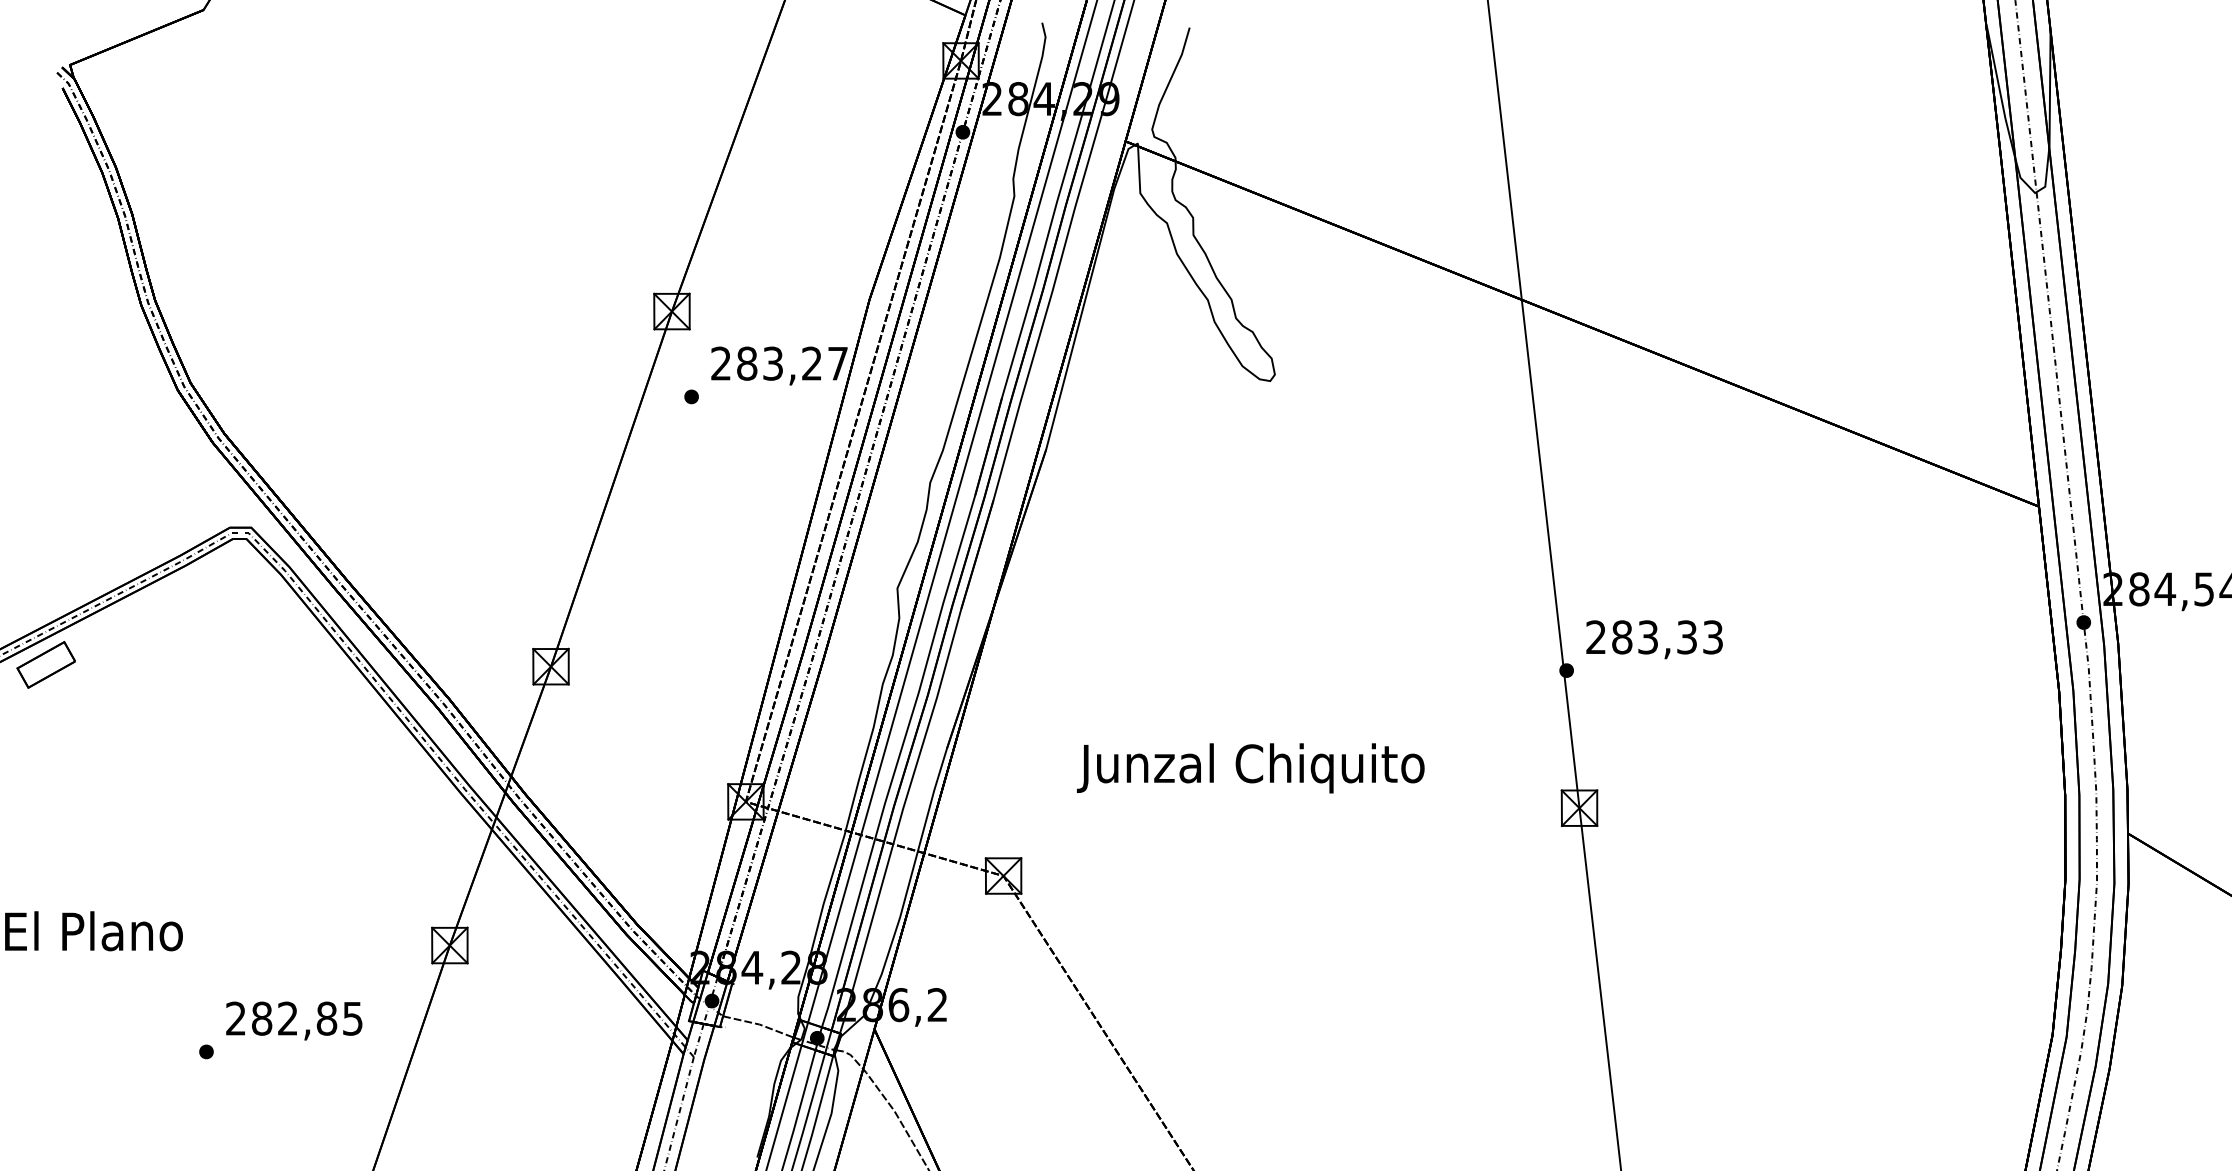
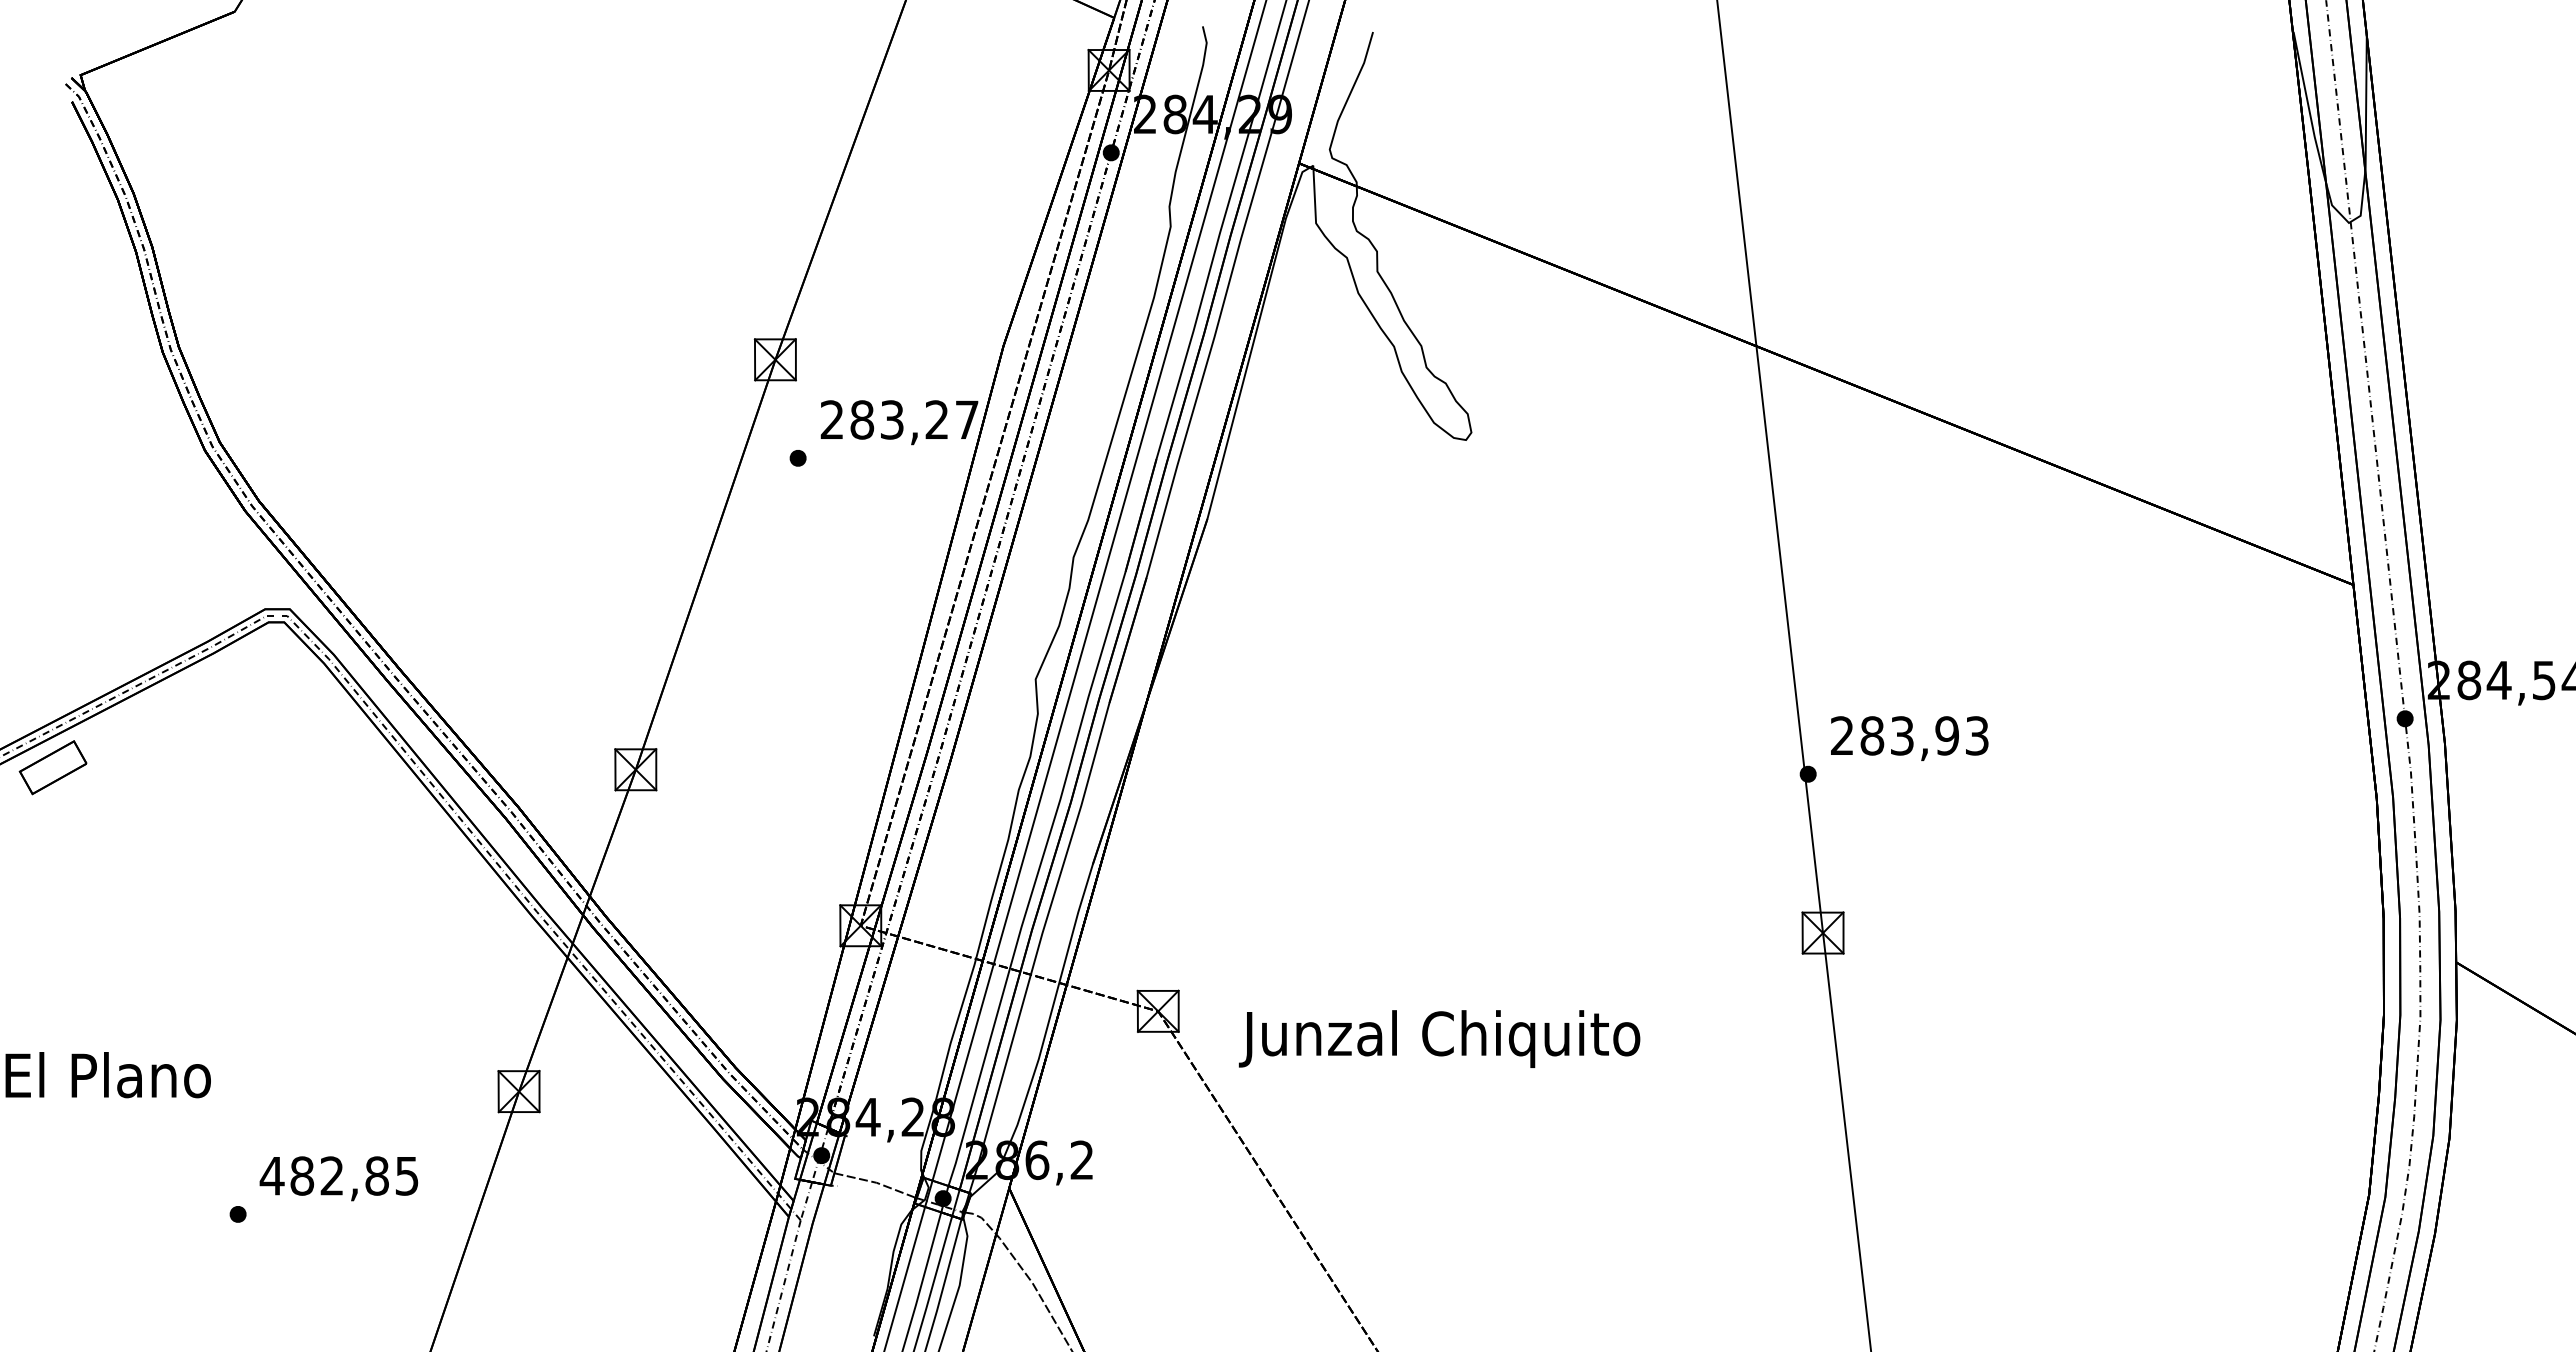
text: (1686, 637) -> (1946, 735), 283,33 -> 283,93
text: (1250, 767) -> (1439, 1038), moved
text: (235, 1018) -> (271, 1175), 282,85 -> 482,85

